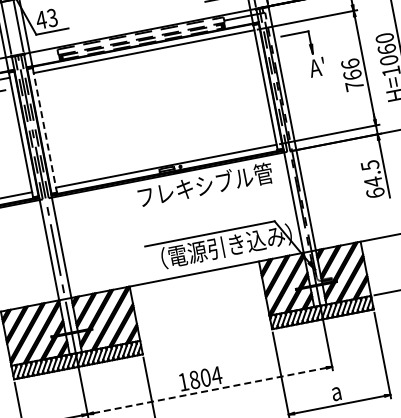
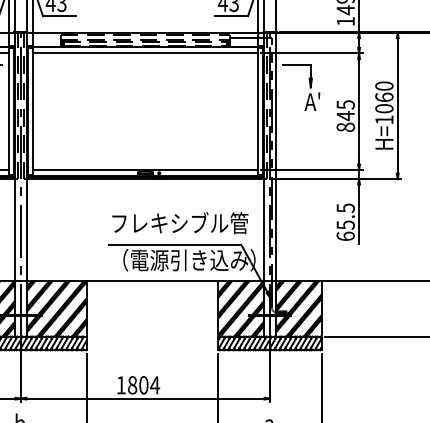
text: (352, 74) -> (345, 115), 766 -> 845
line: (45, 130) -> (33, 111), dashed -> solid
text: (373, 182) -> (345, 225), 64.5 -> 65.5
text: (205, 185) -> (180, 223), moved
line: (210, 390) -> (146, 398), dashed -> solid

